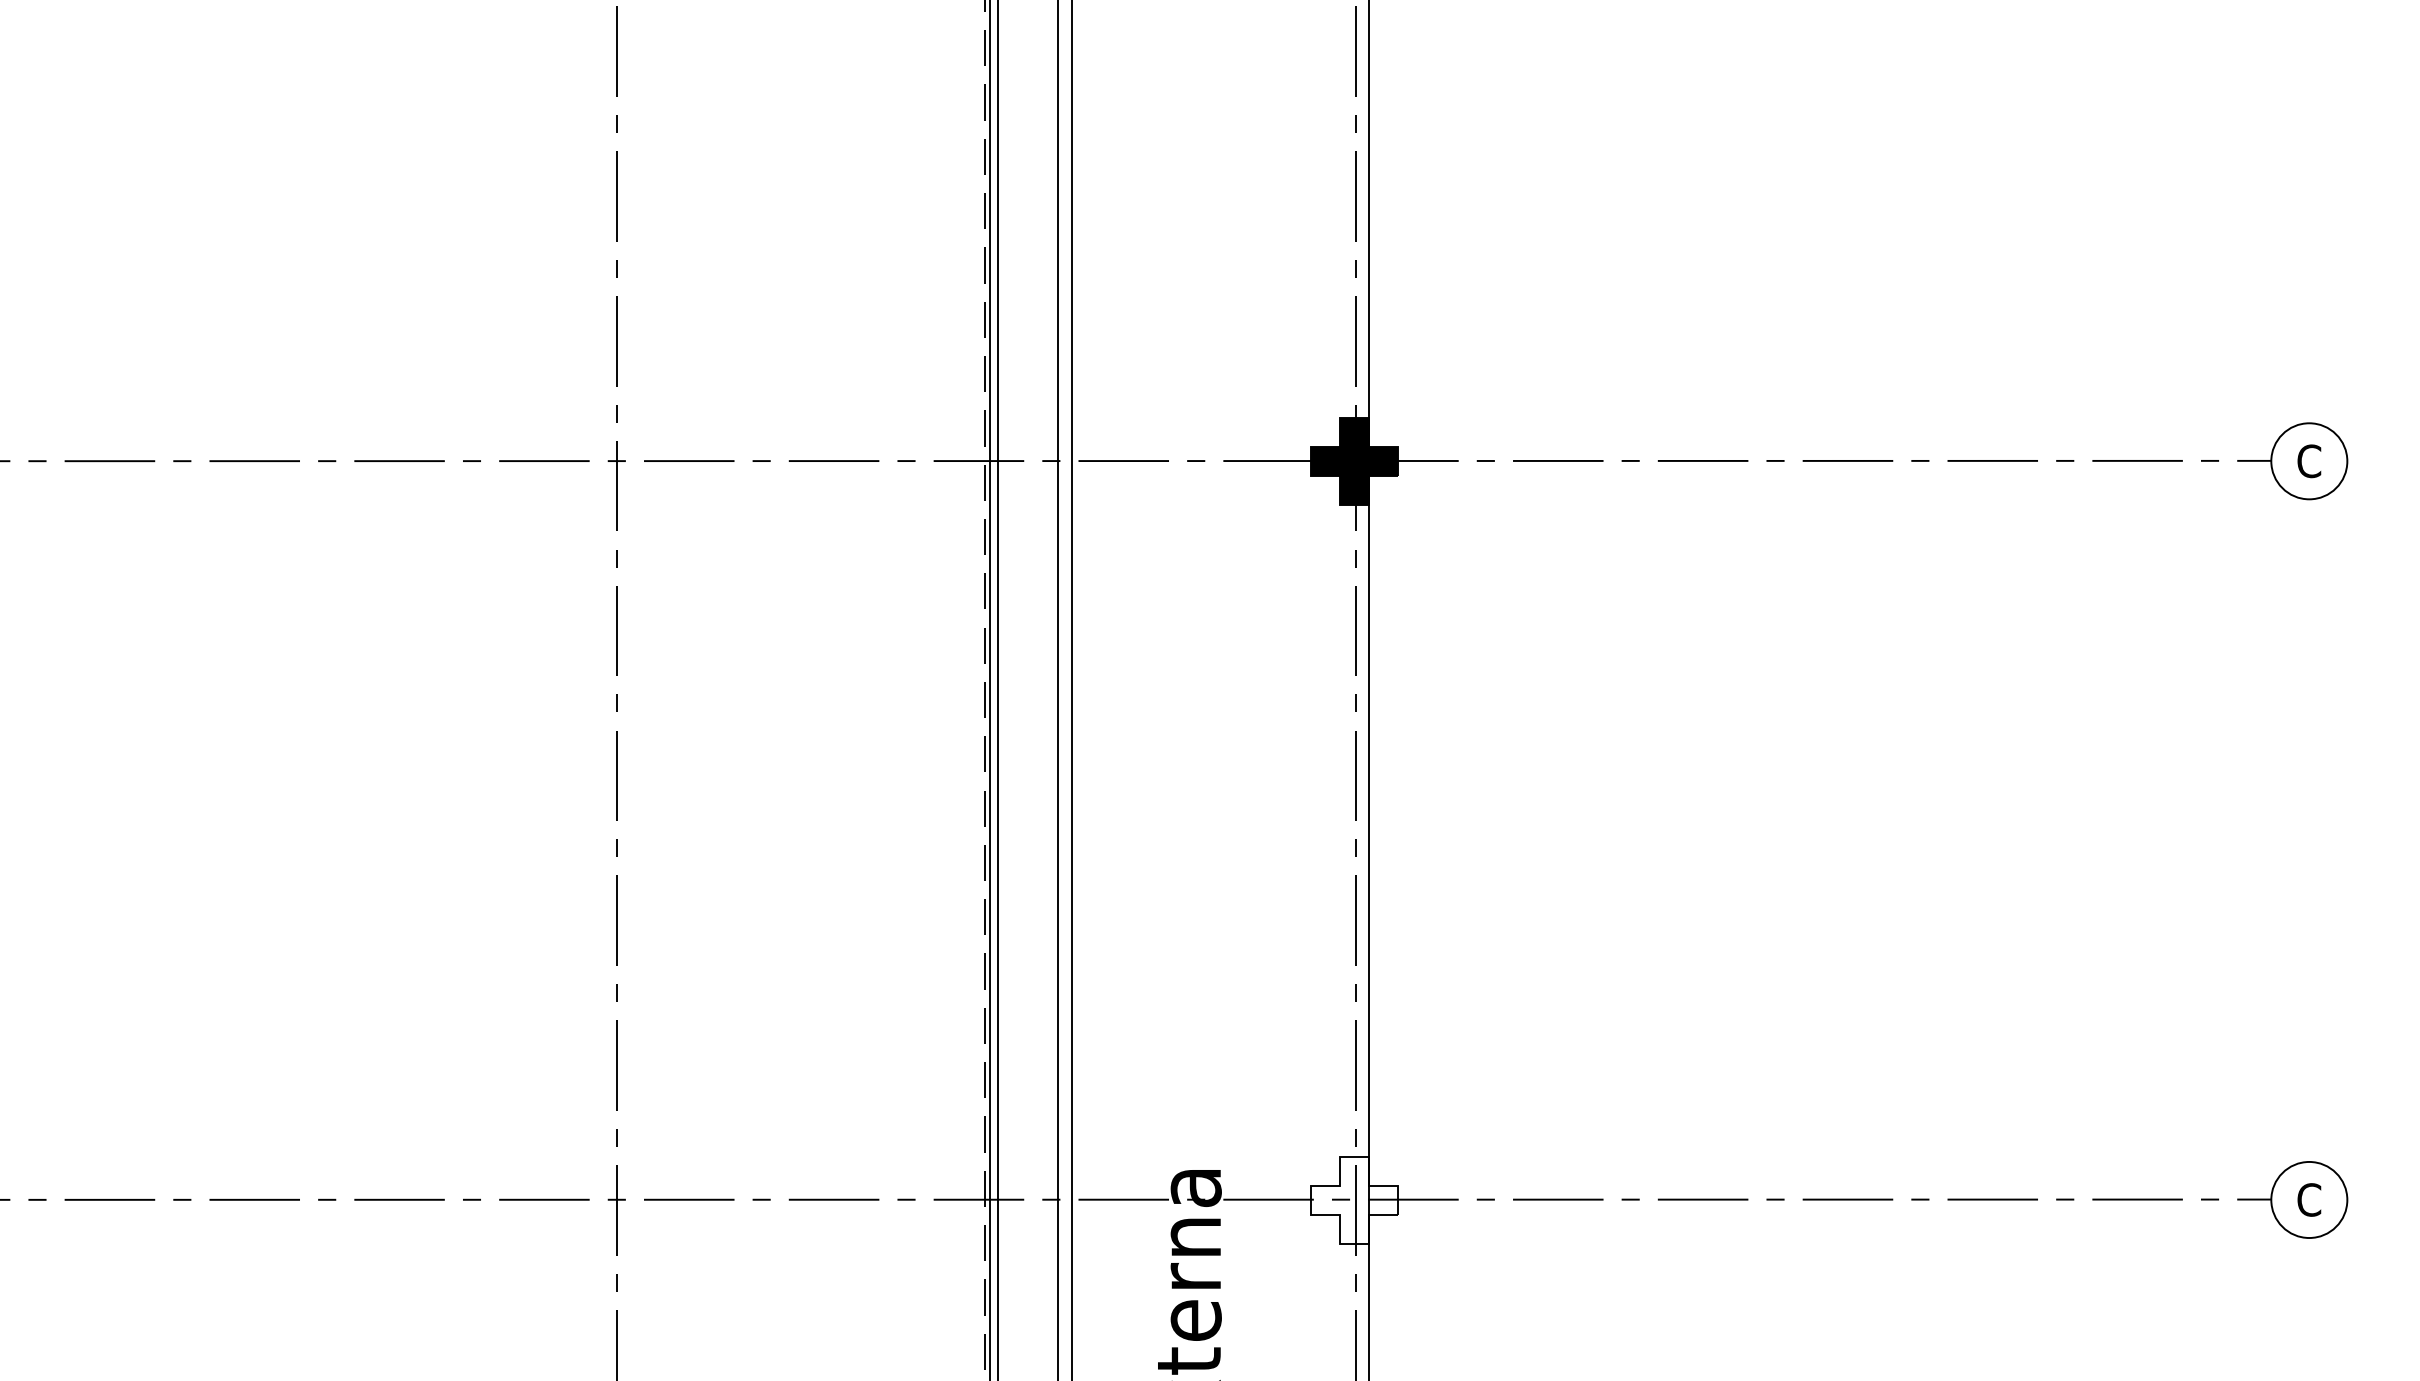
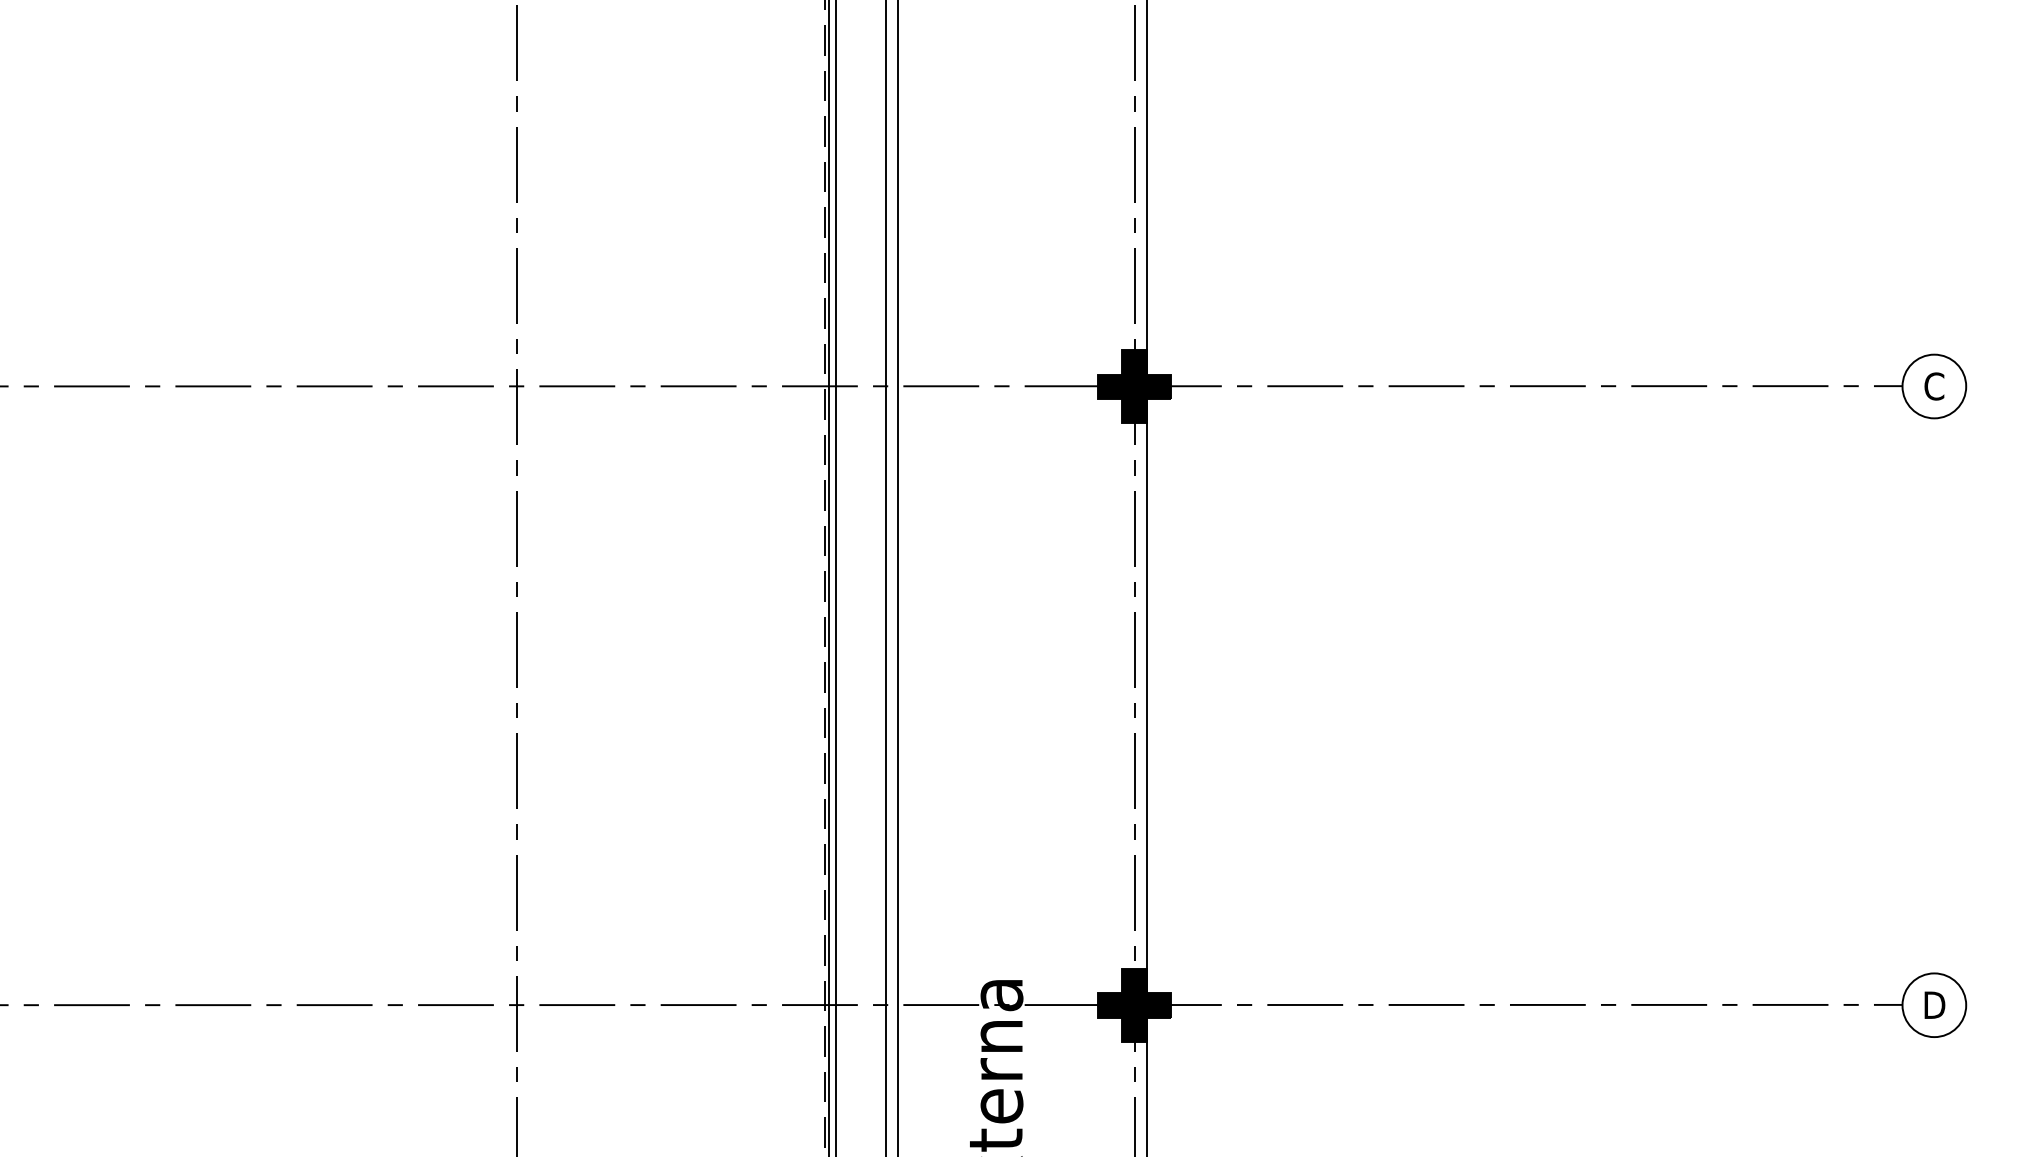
fill: (1354, 1200) -> (1134, 1005), added
text: (2309, 1200) -> (1934, 1005), C -> D

